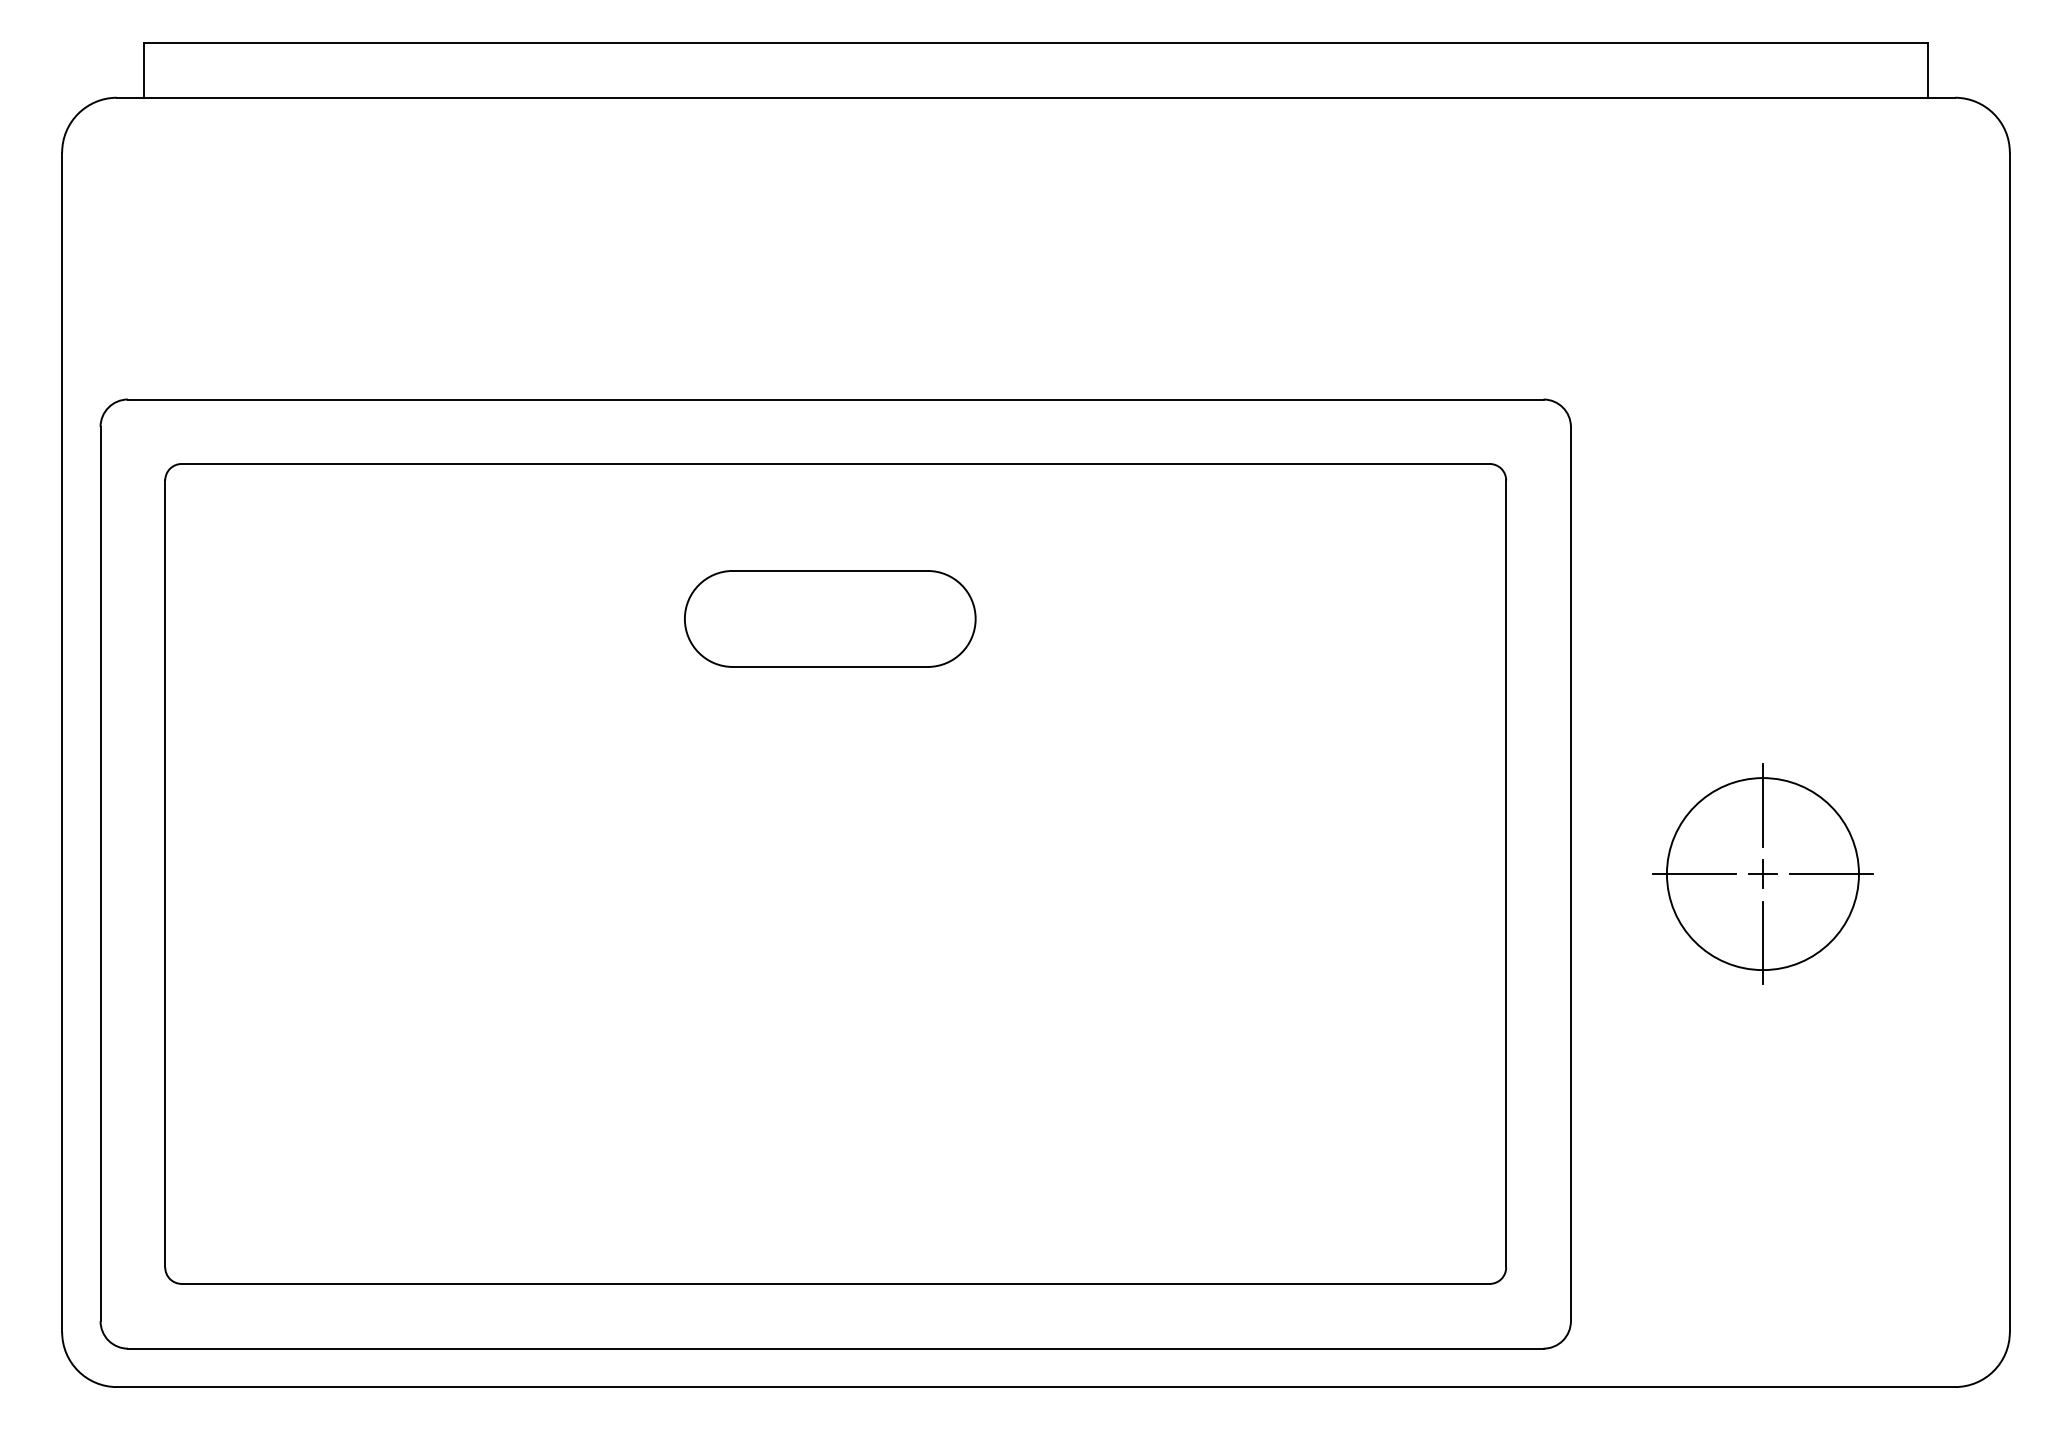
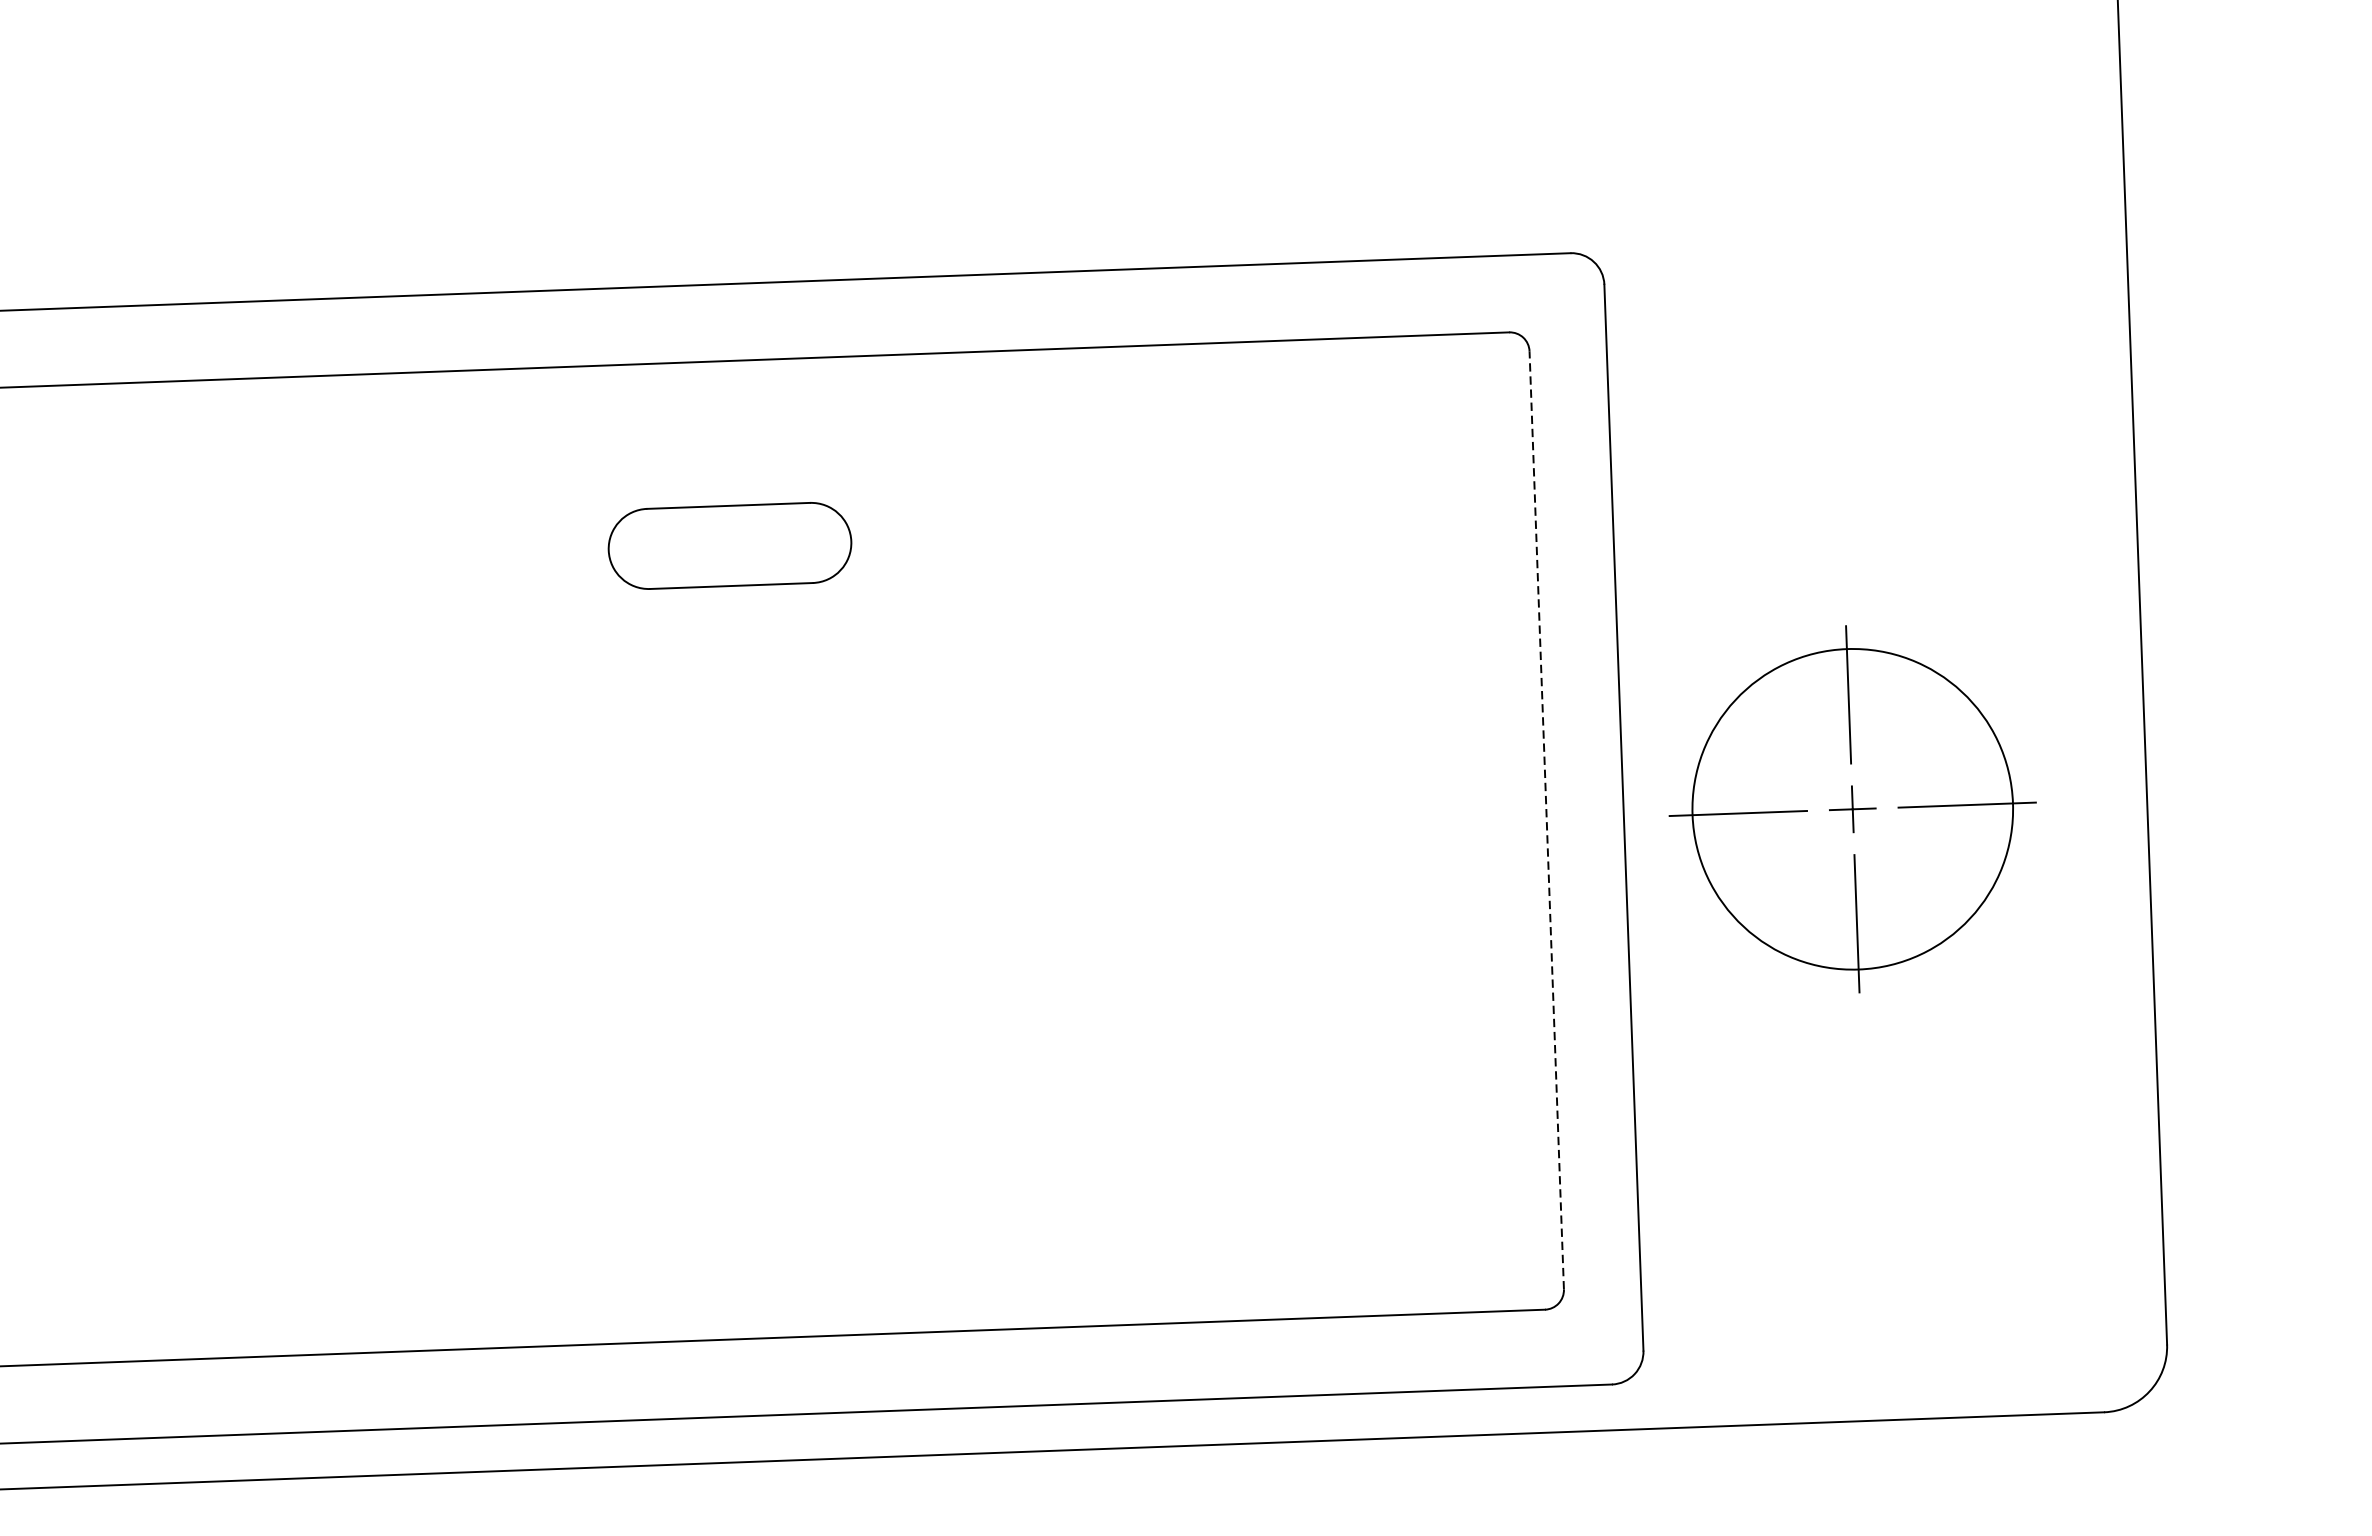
part: (830, 618) -> (730, 545), size x0.7
line: (1506, 873) -> (1547, 819), solid -> dashed
part: (1762, 873) -> (1852, 808), size x1.4

